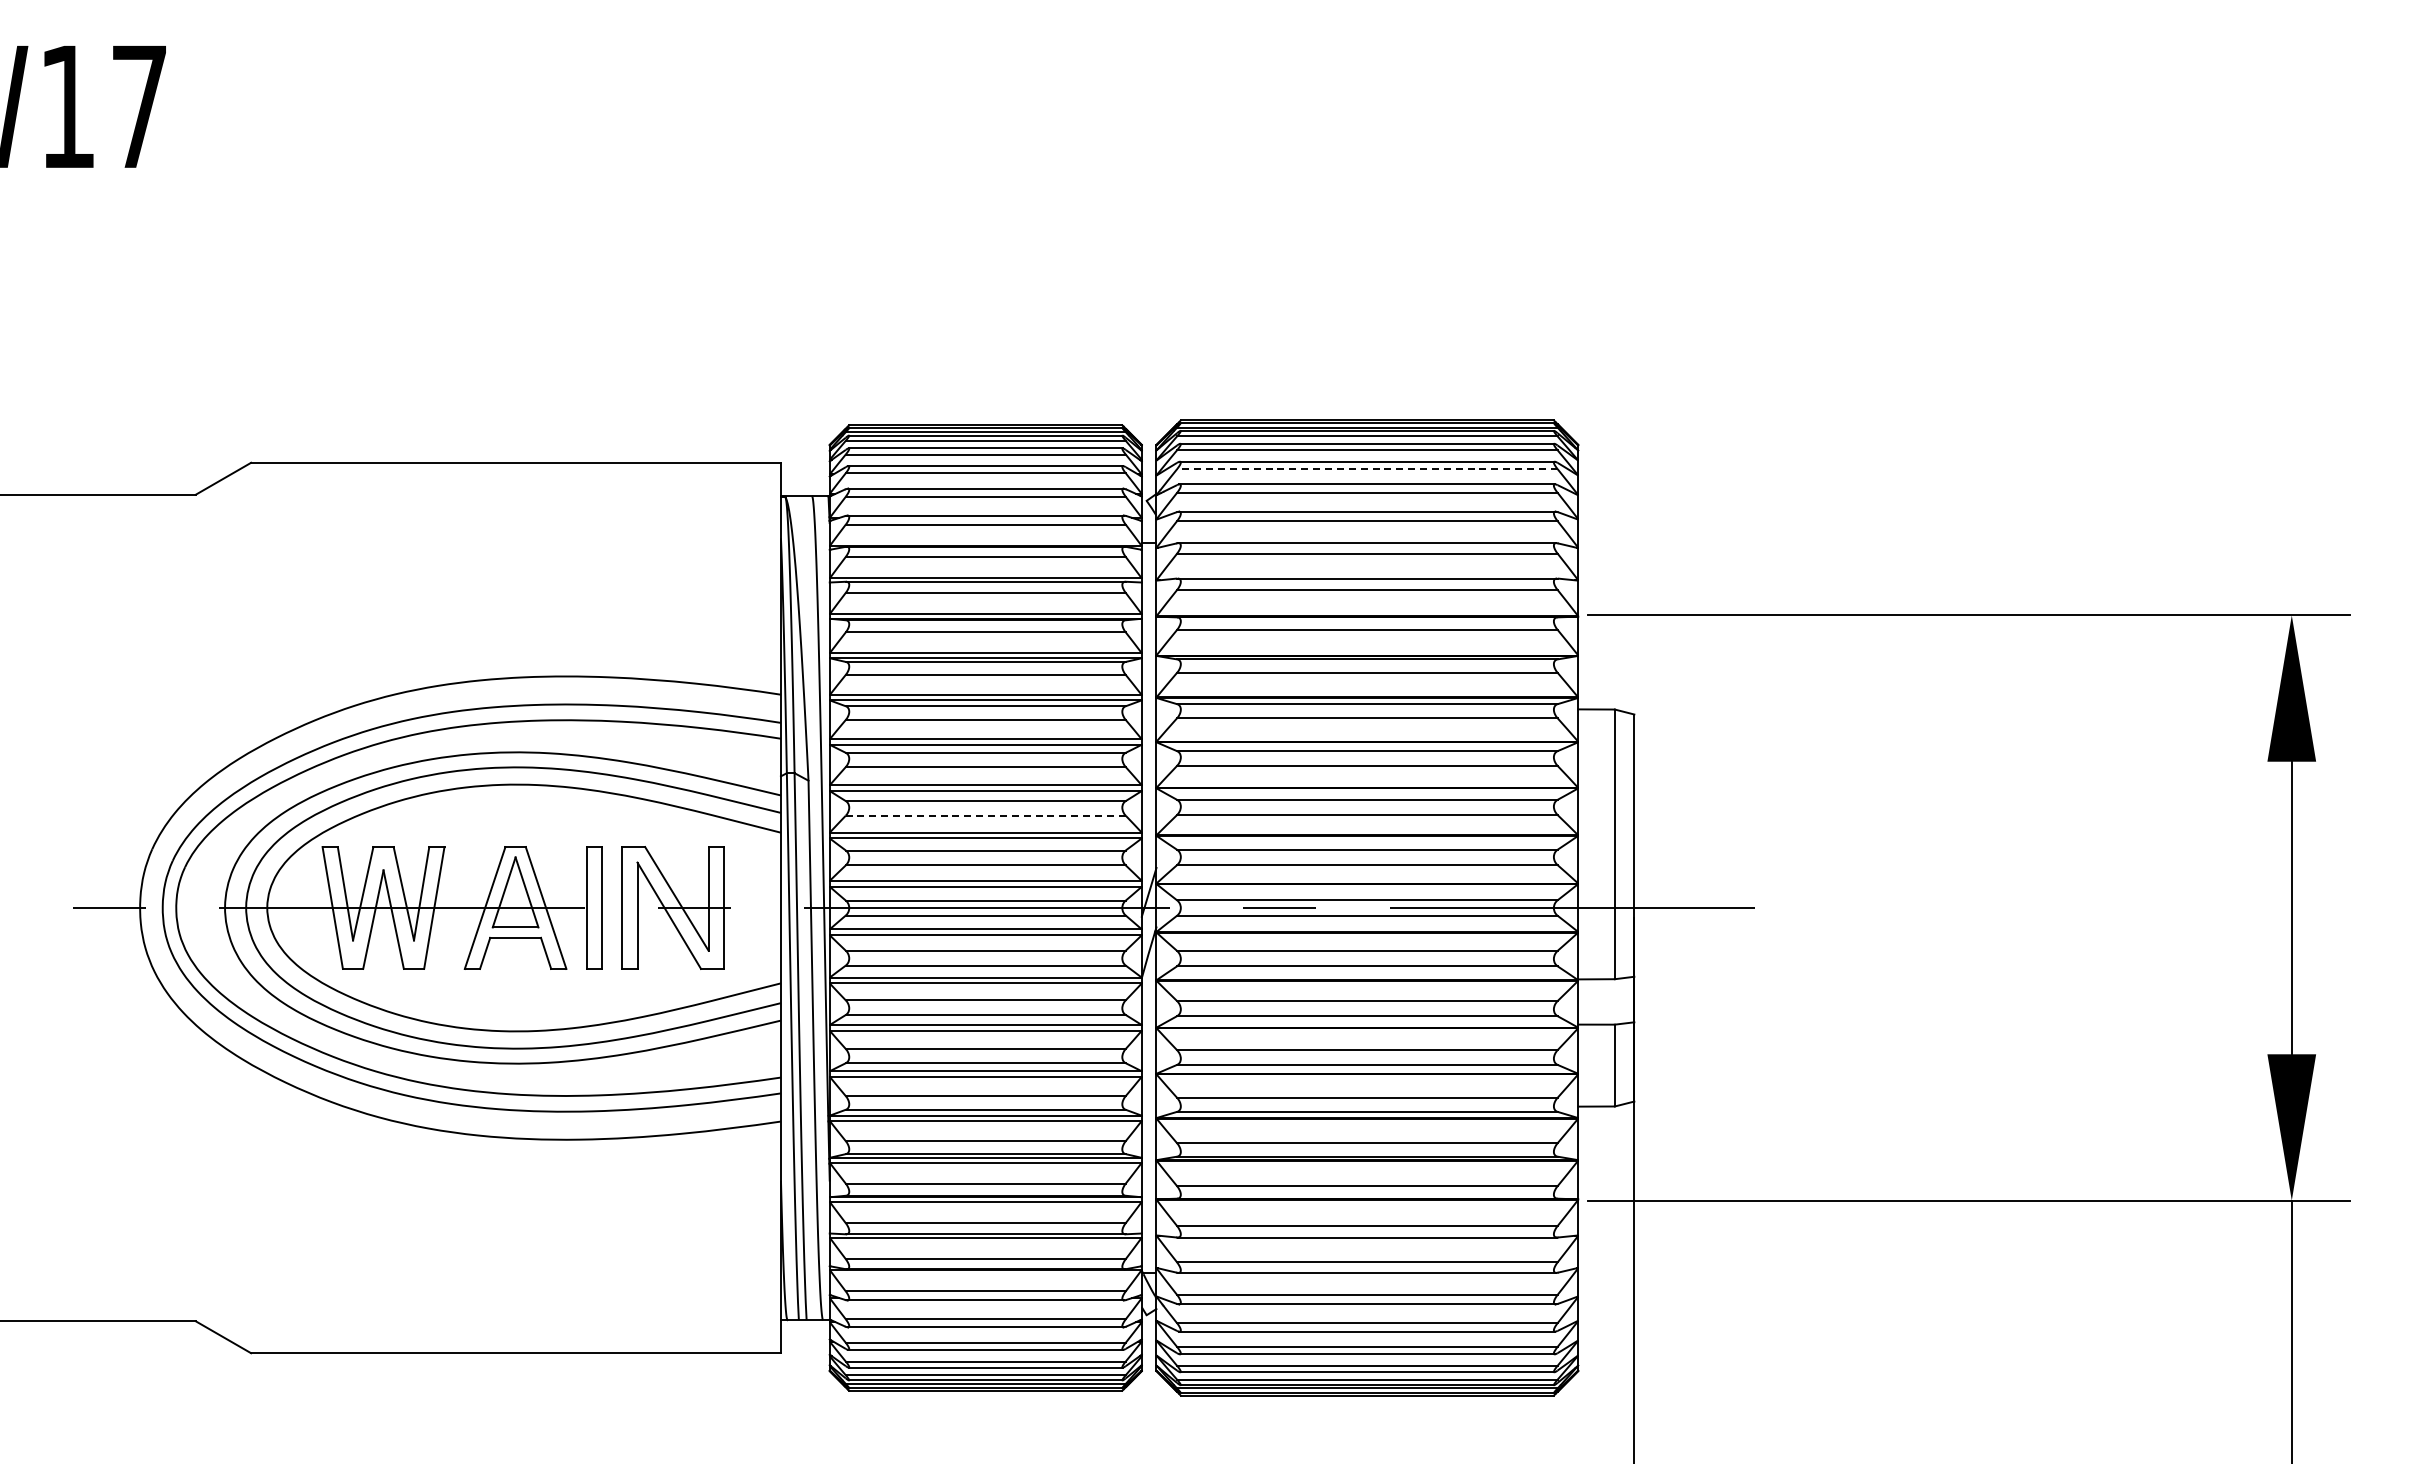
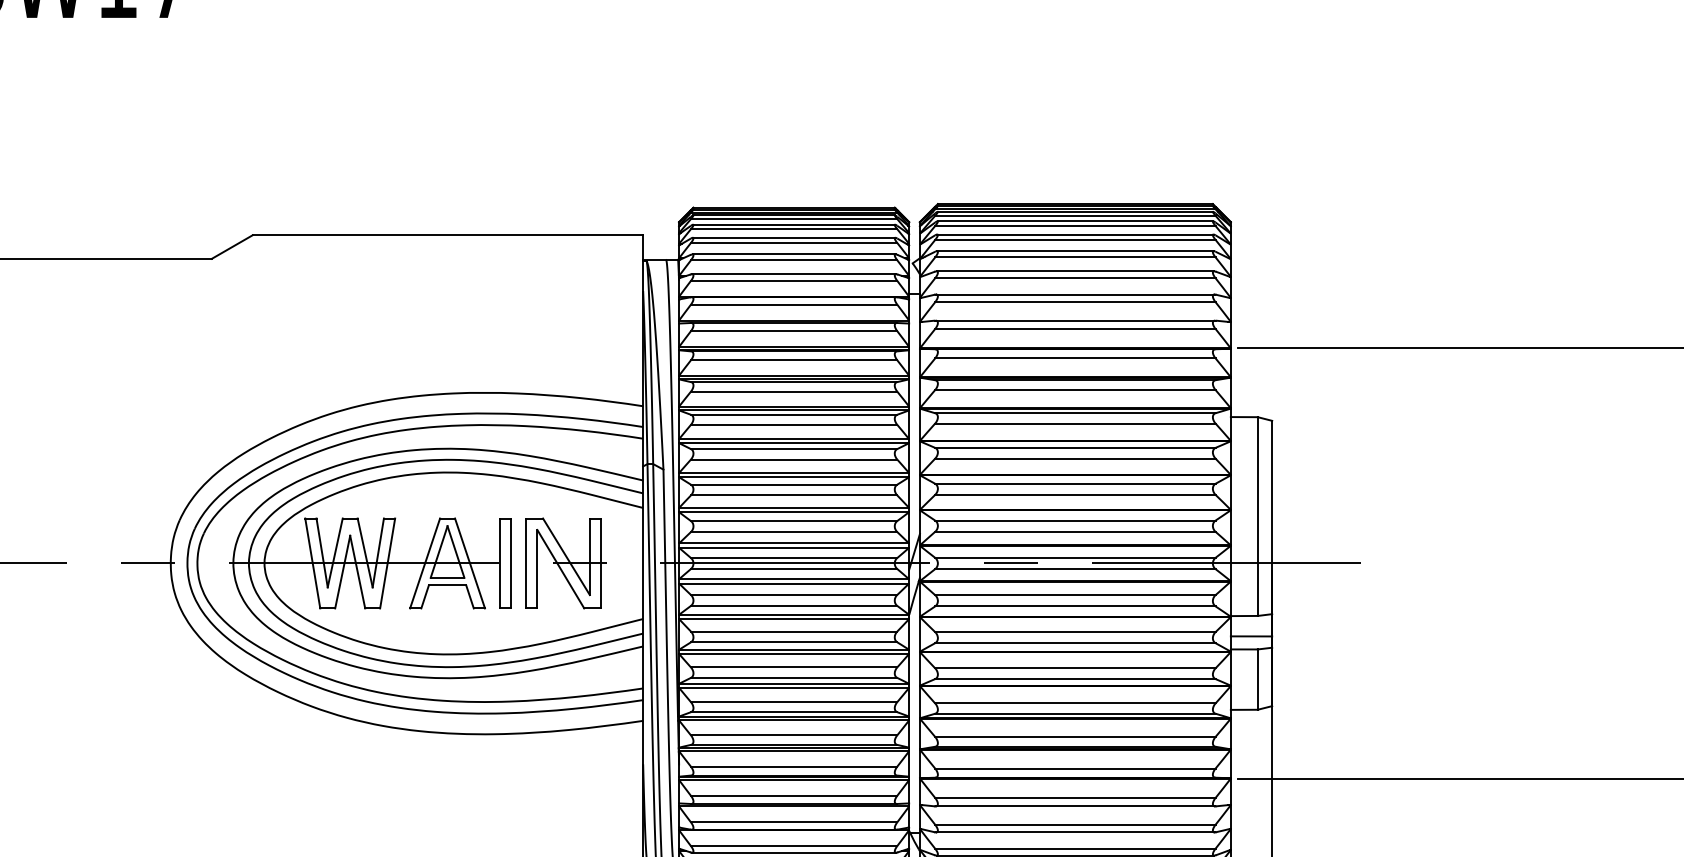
line: (1366, 469) -> (1074, 240), dashed -> solid
line: (985, 815) -> (793, 495), dashed -> solid
line: (1606, 1006) -> (1251, 636), added

